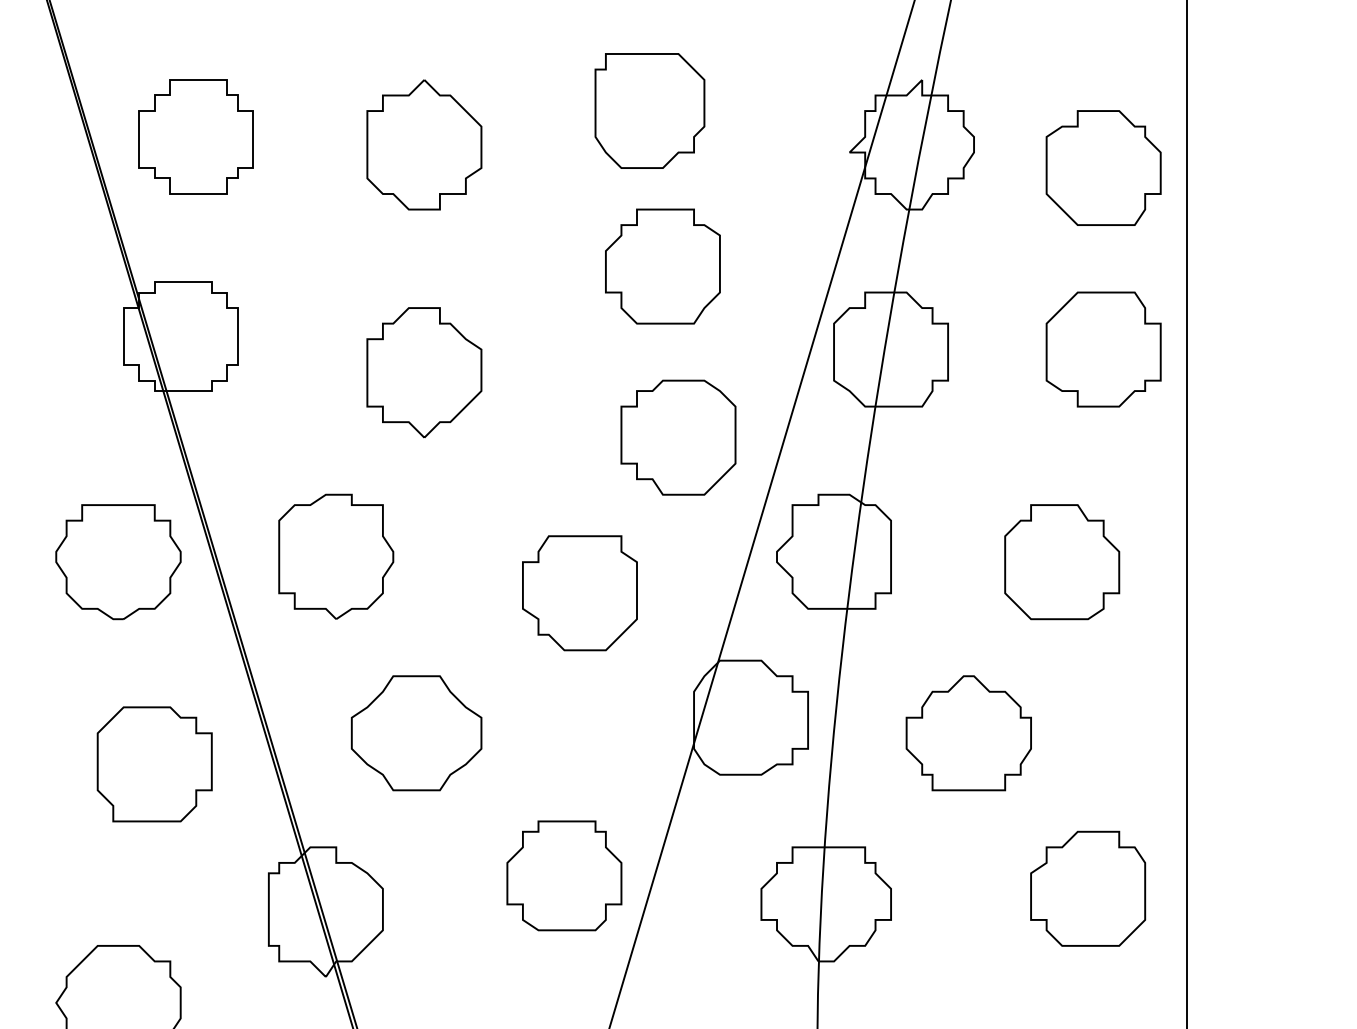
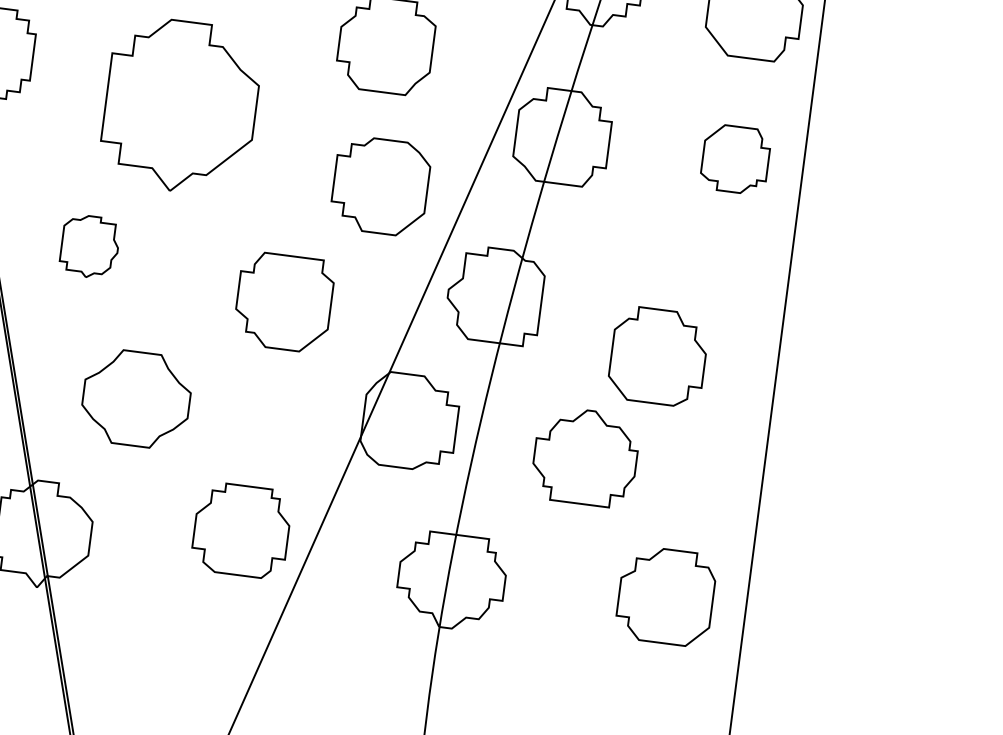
part: (1103, 349) -> (735, 159), size x0.7
part: (424, 372) -> (181, 106), size x1.6
part: (336, 556) -> (90, 246), size x0.6
part: (1062, 562) -> (658, 357), moved

